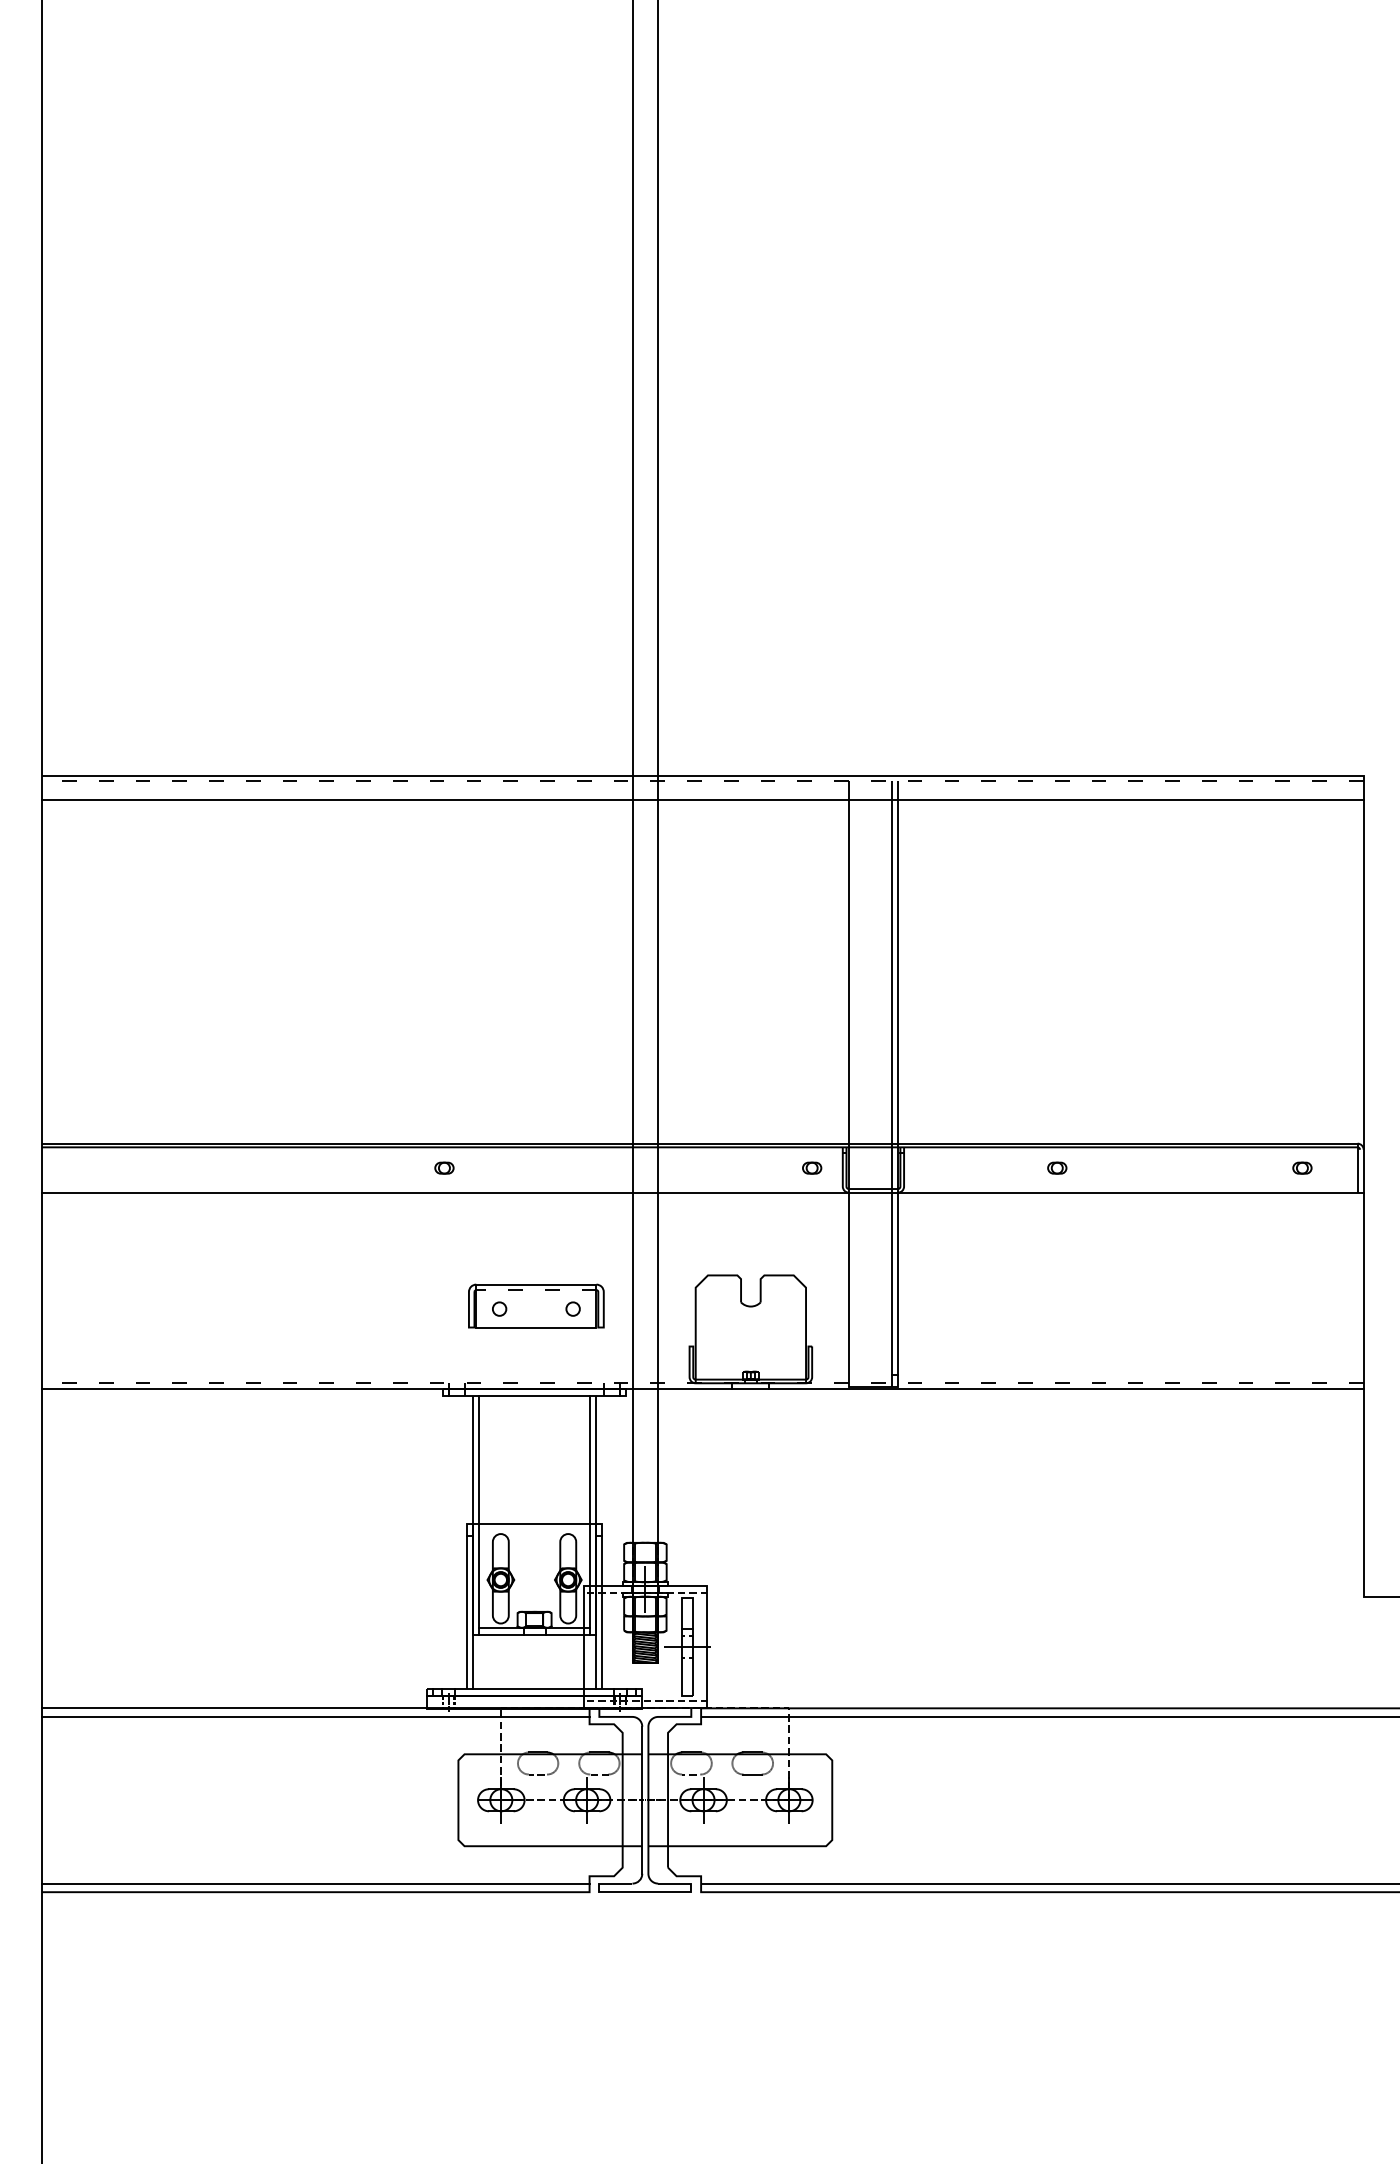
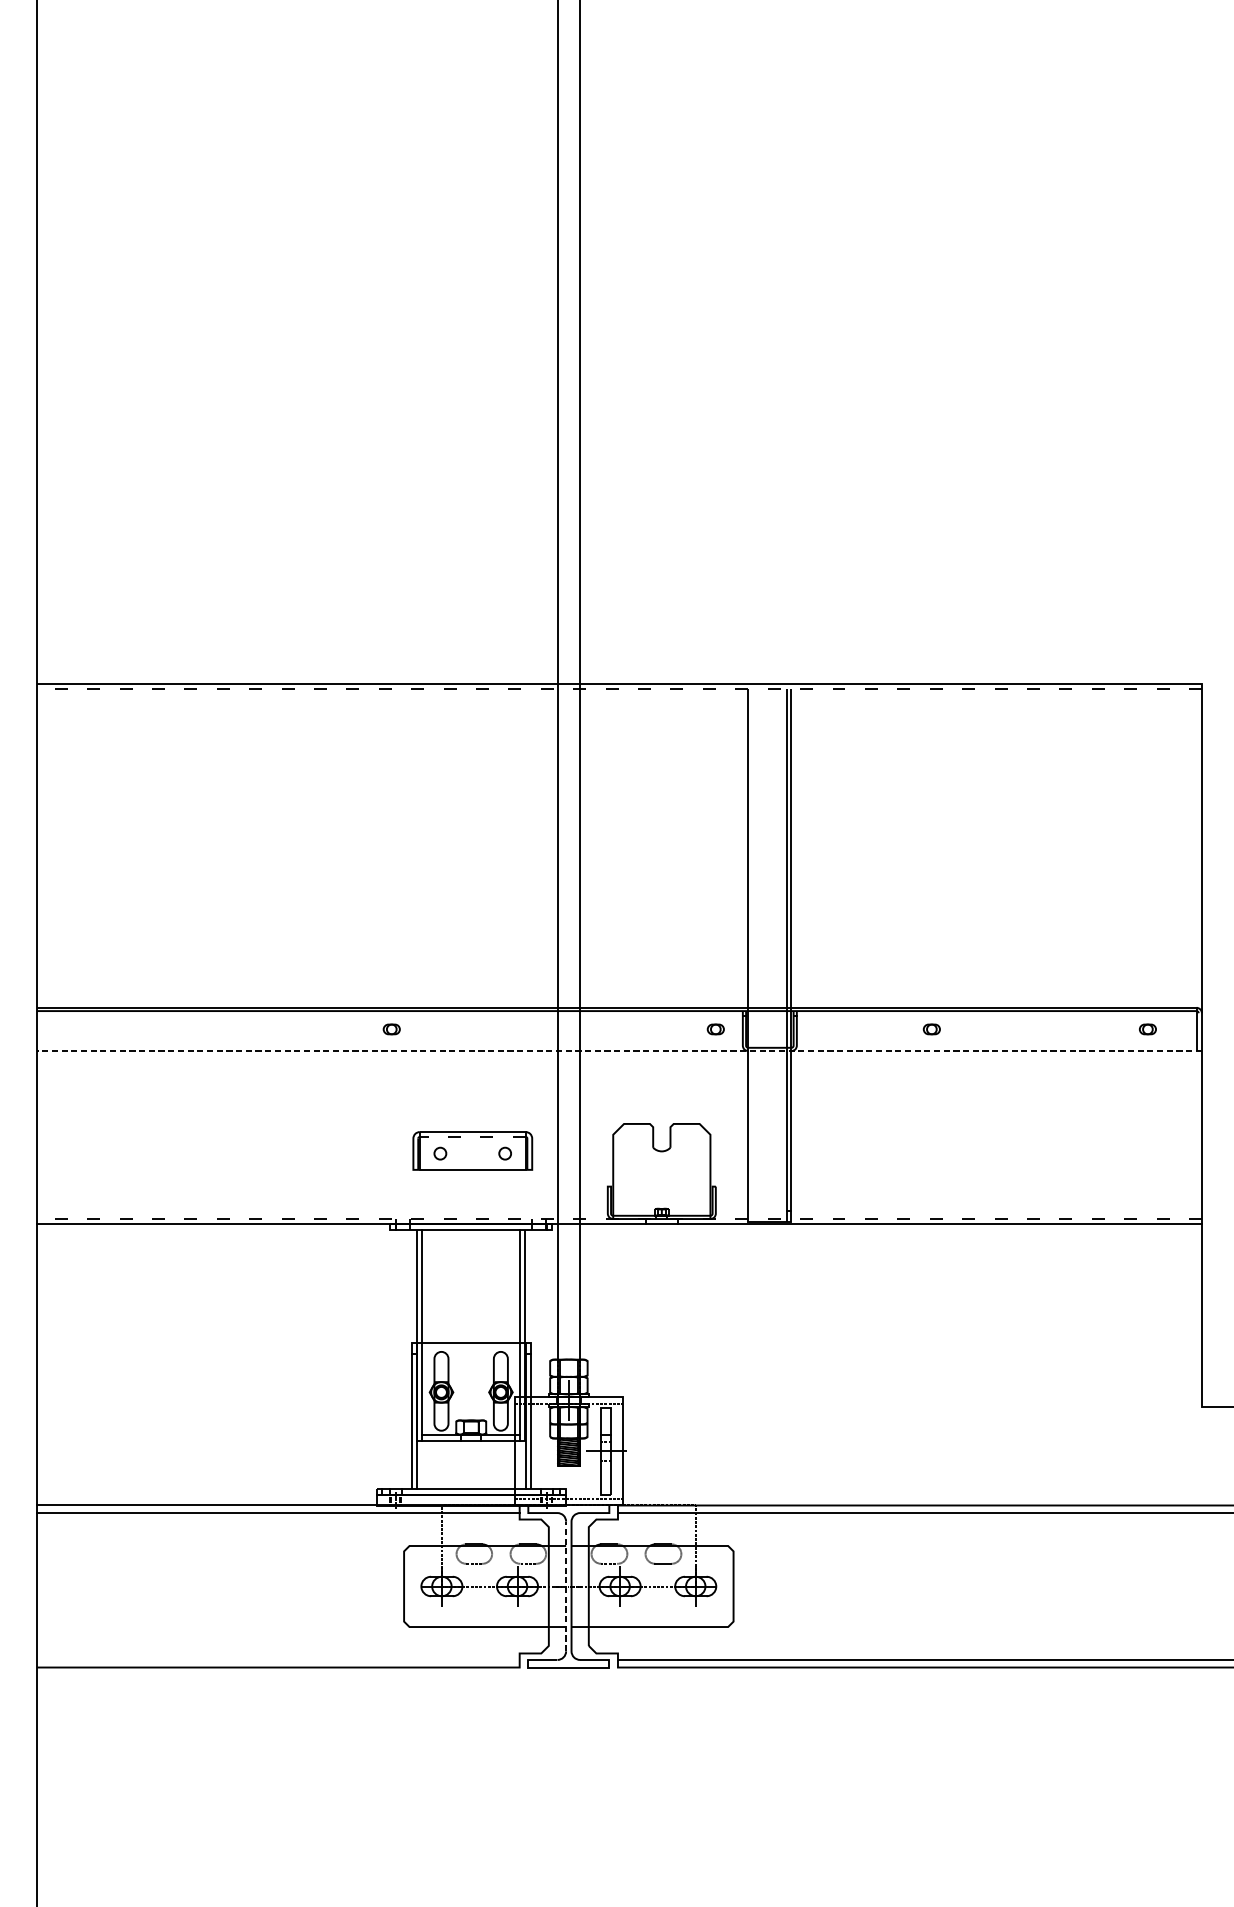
line: (702, 800) -> (619, 705), removed
line: (702, 1192) -> (619, 1050), solid -> dashed
line: (642, 1800) -> (566, 1586), solid -> dashed
line: (315, 1883) -> (278, 1659), removed

